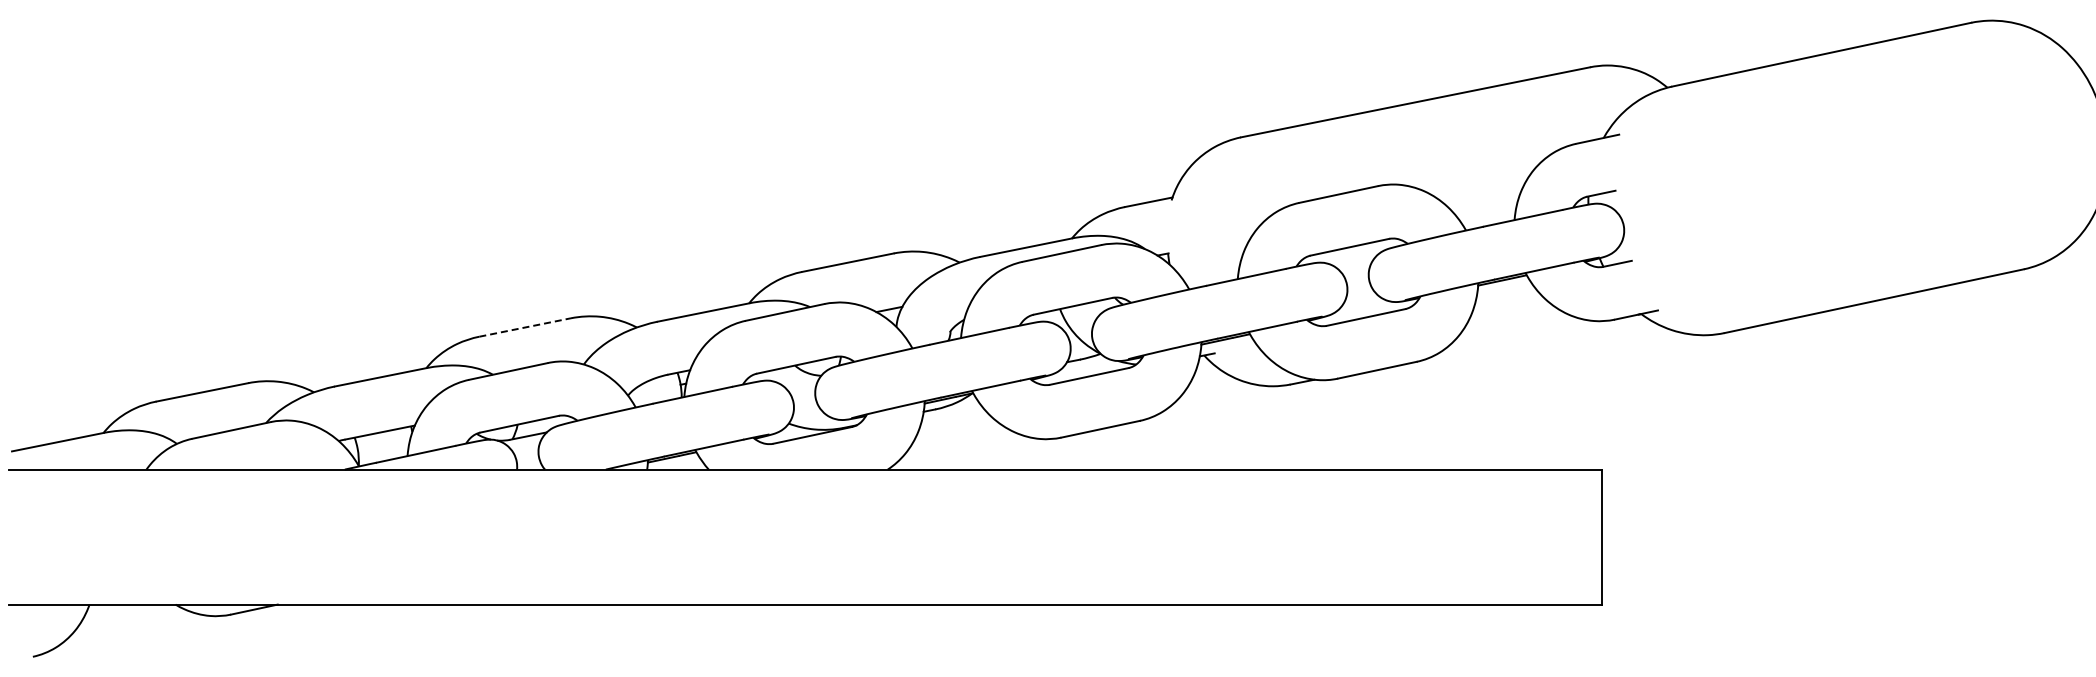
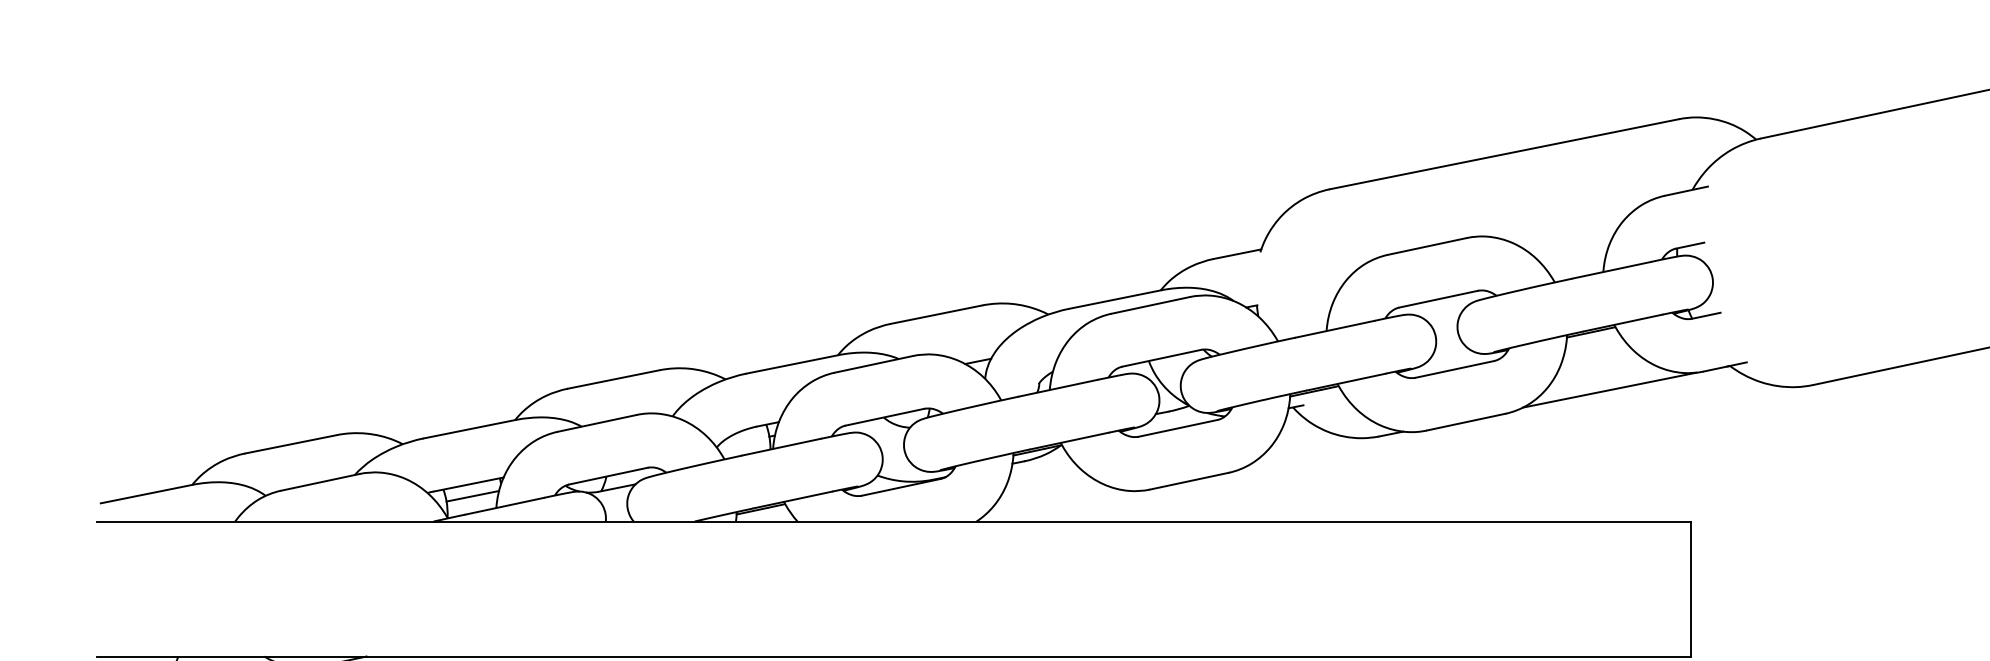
line: (525, 327) -> (614, 379), dashed -> solid
line: (1520, 337) -> (1609, 389), added
line: (383, 444) -> (472, 496), added

